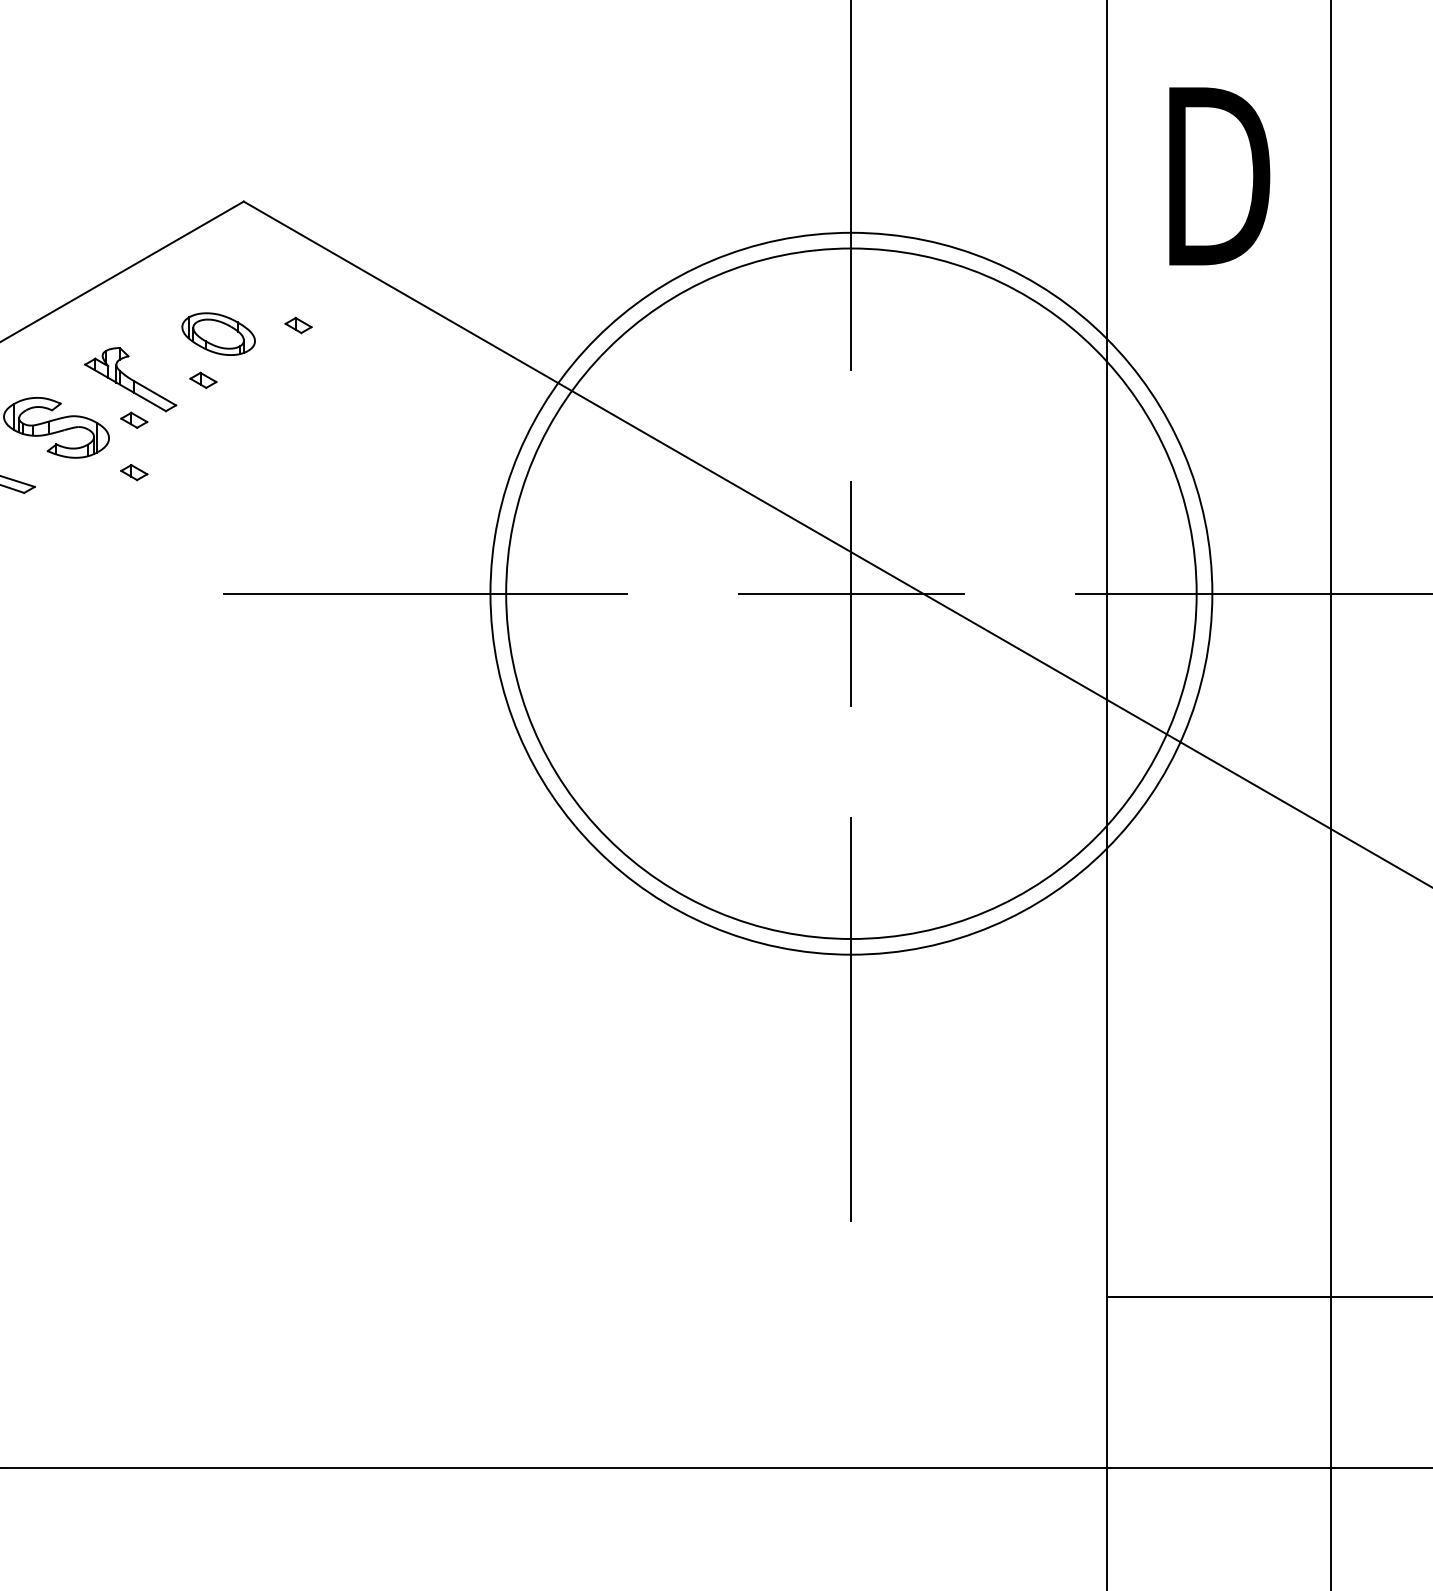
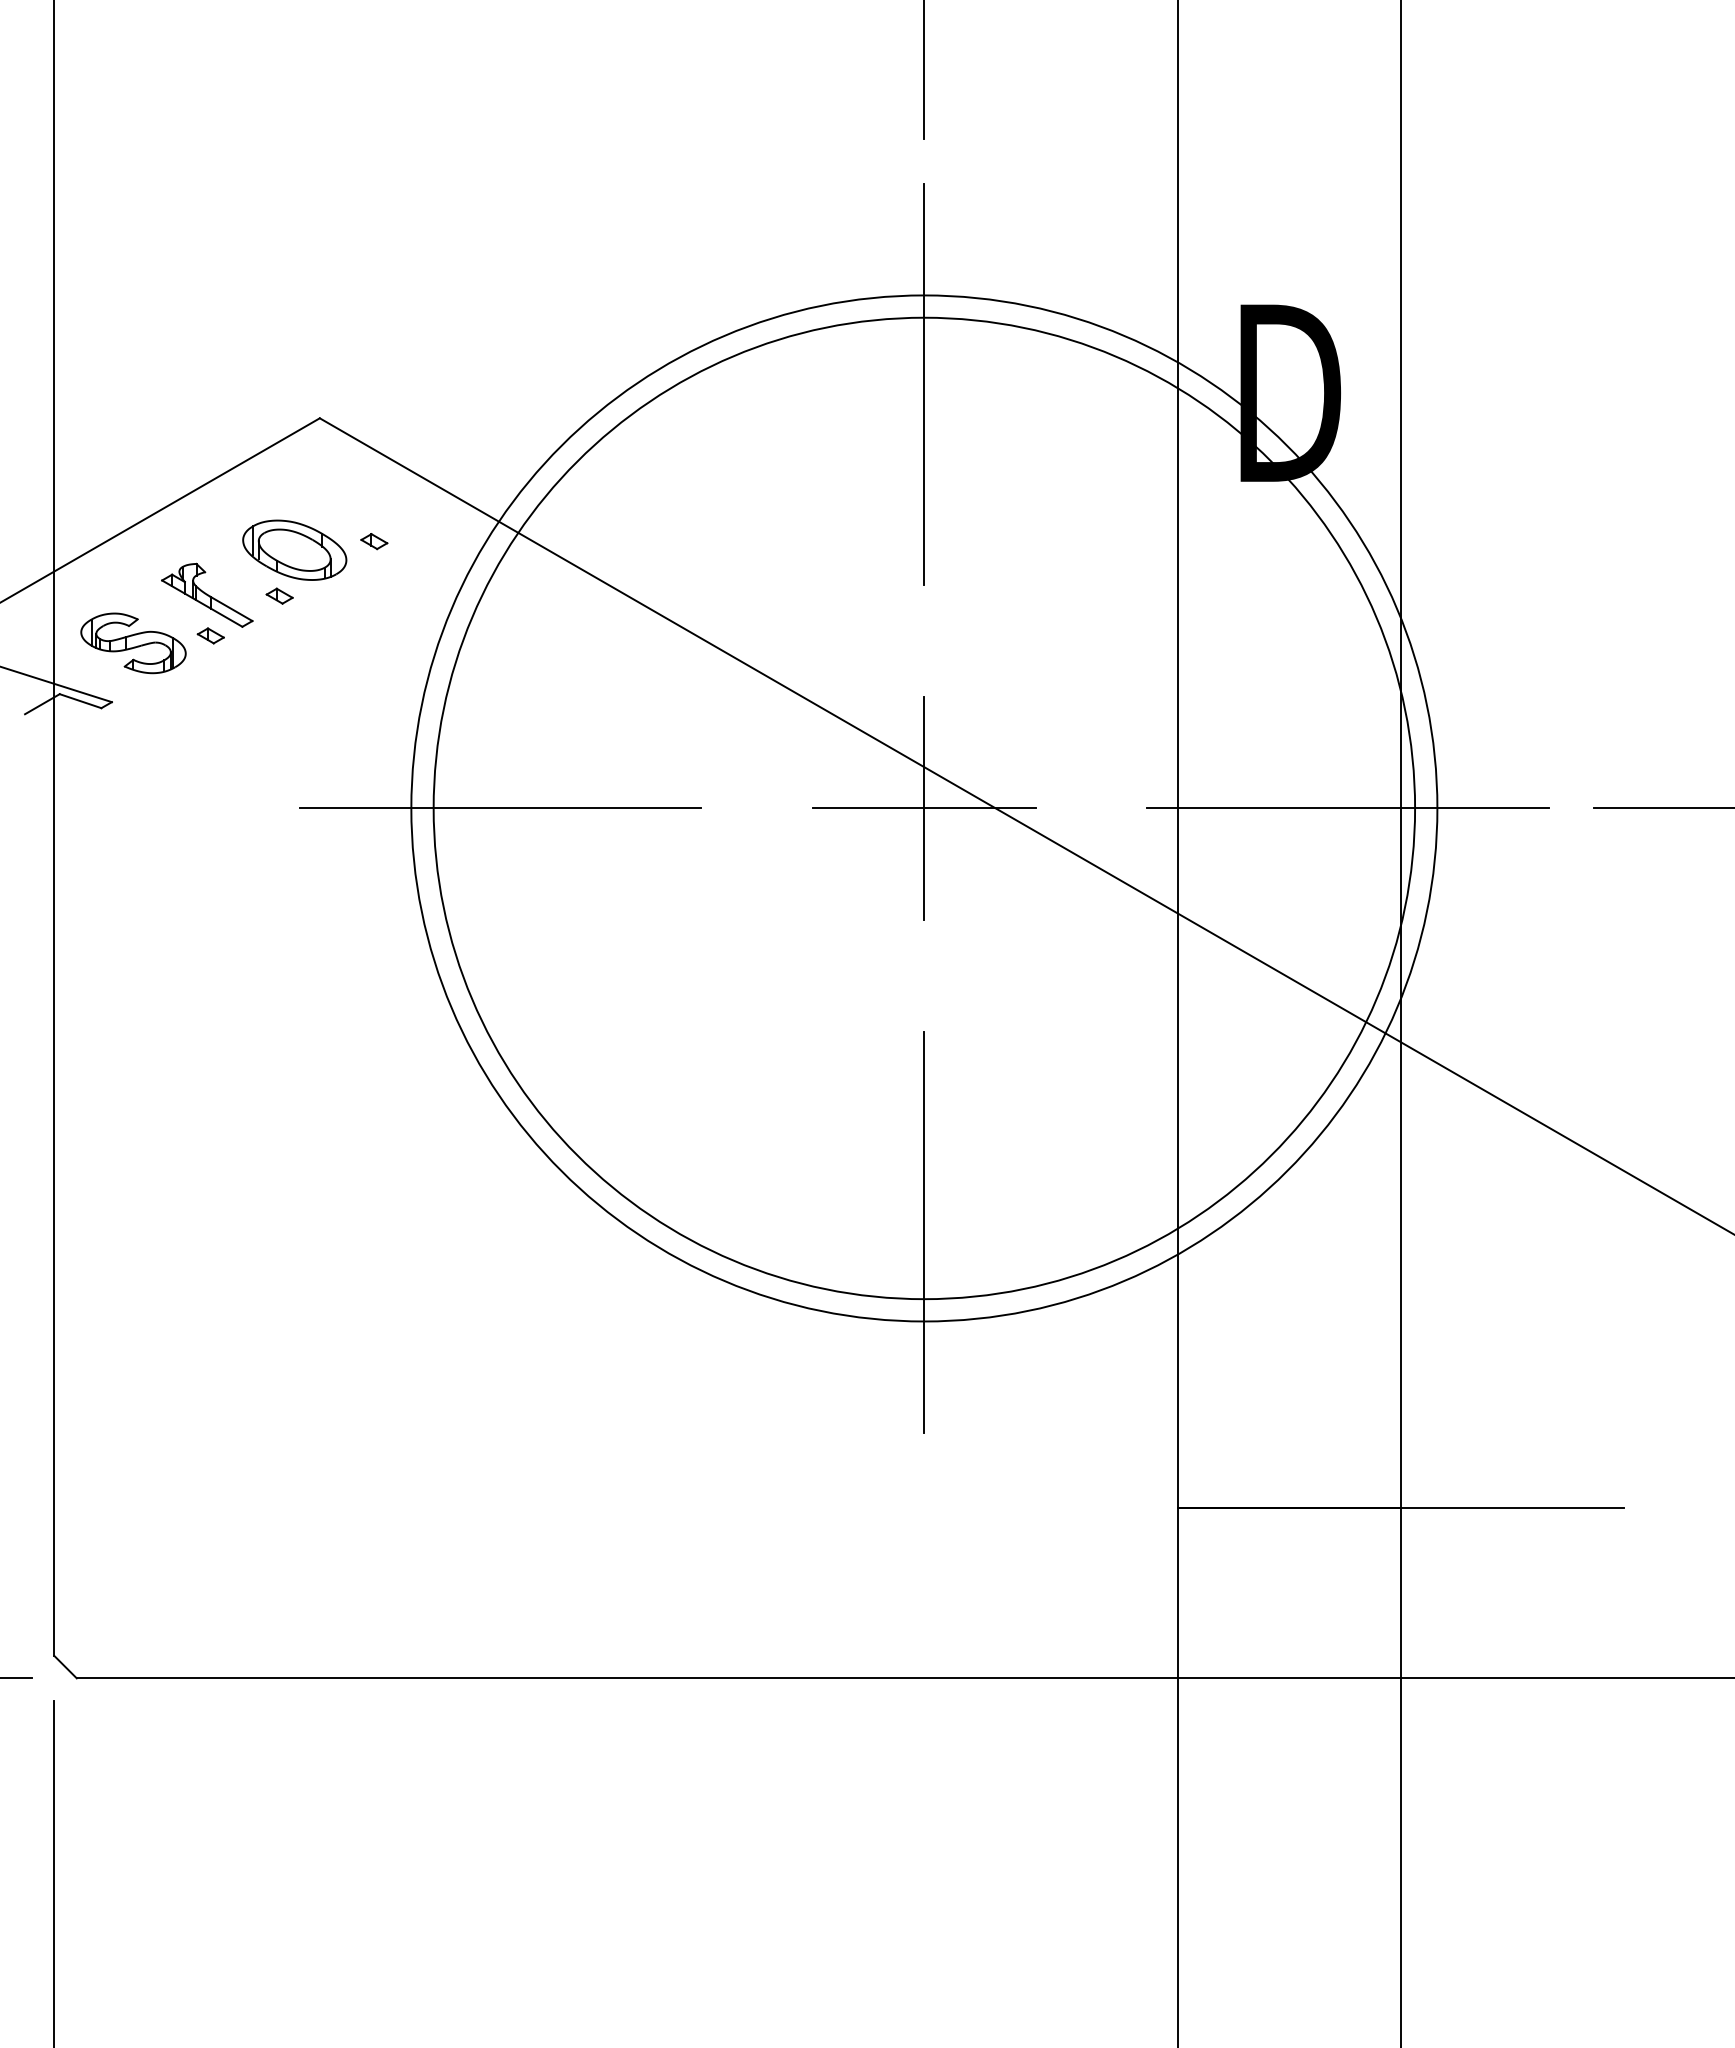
part: (218, 333) -> (294, 549), size x1.43
part: (133, 472) -> (210, 687), removed
circle: (851, 593) -> (924, 808), size x1.43
circle: (851, 593) -> (924, 808), size x1.43

